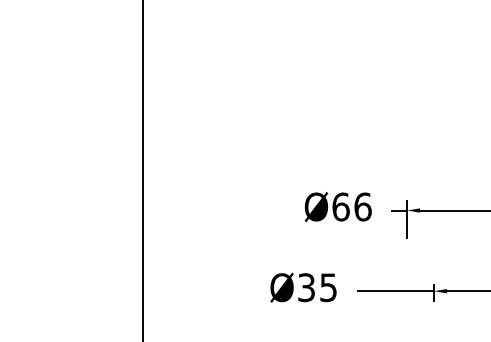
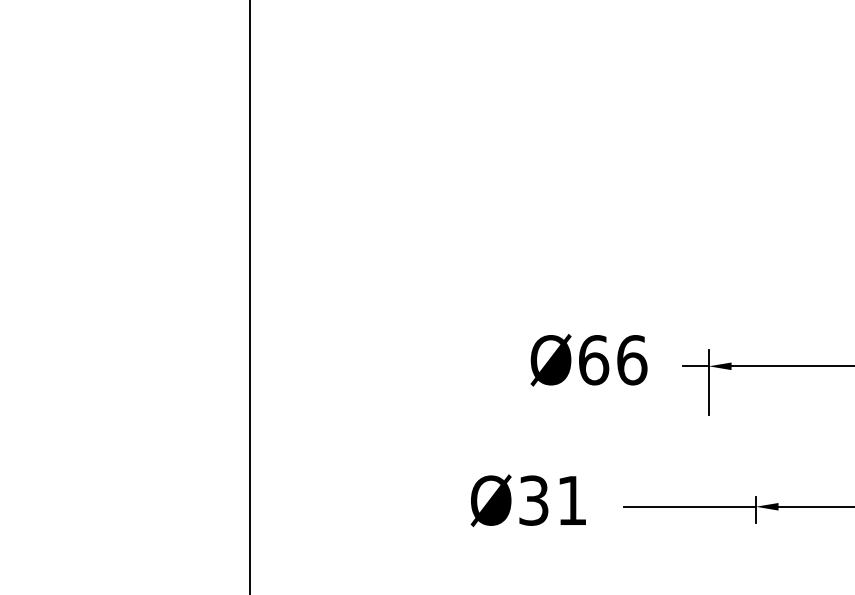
text: (328, 287) -> (572, 500), Ø35 -> Ø31

